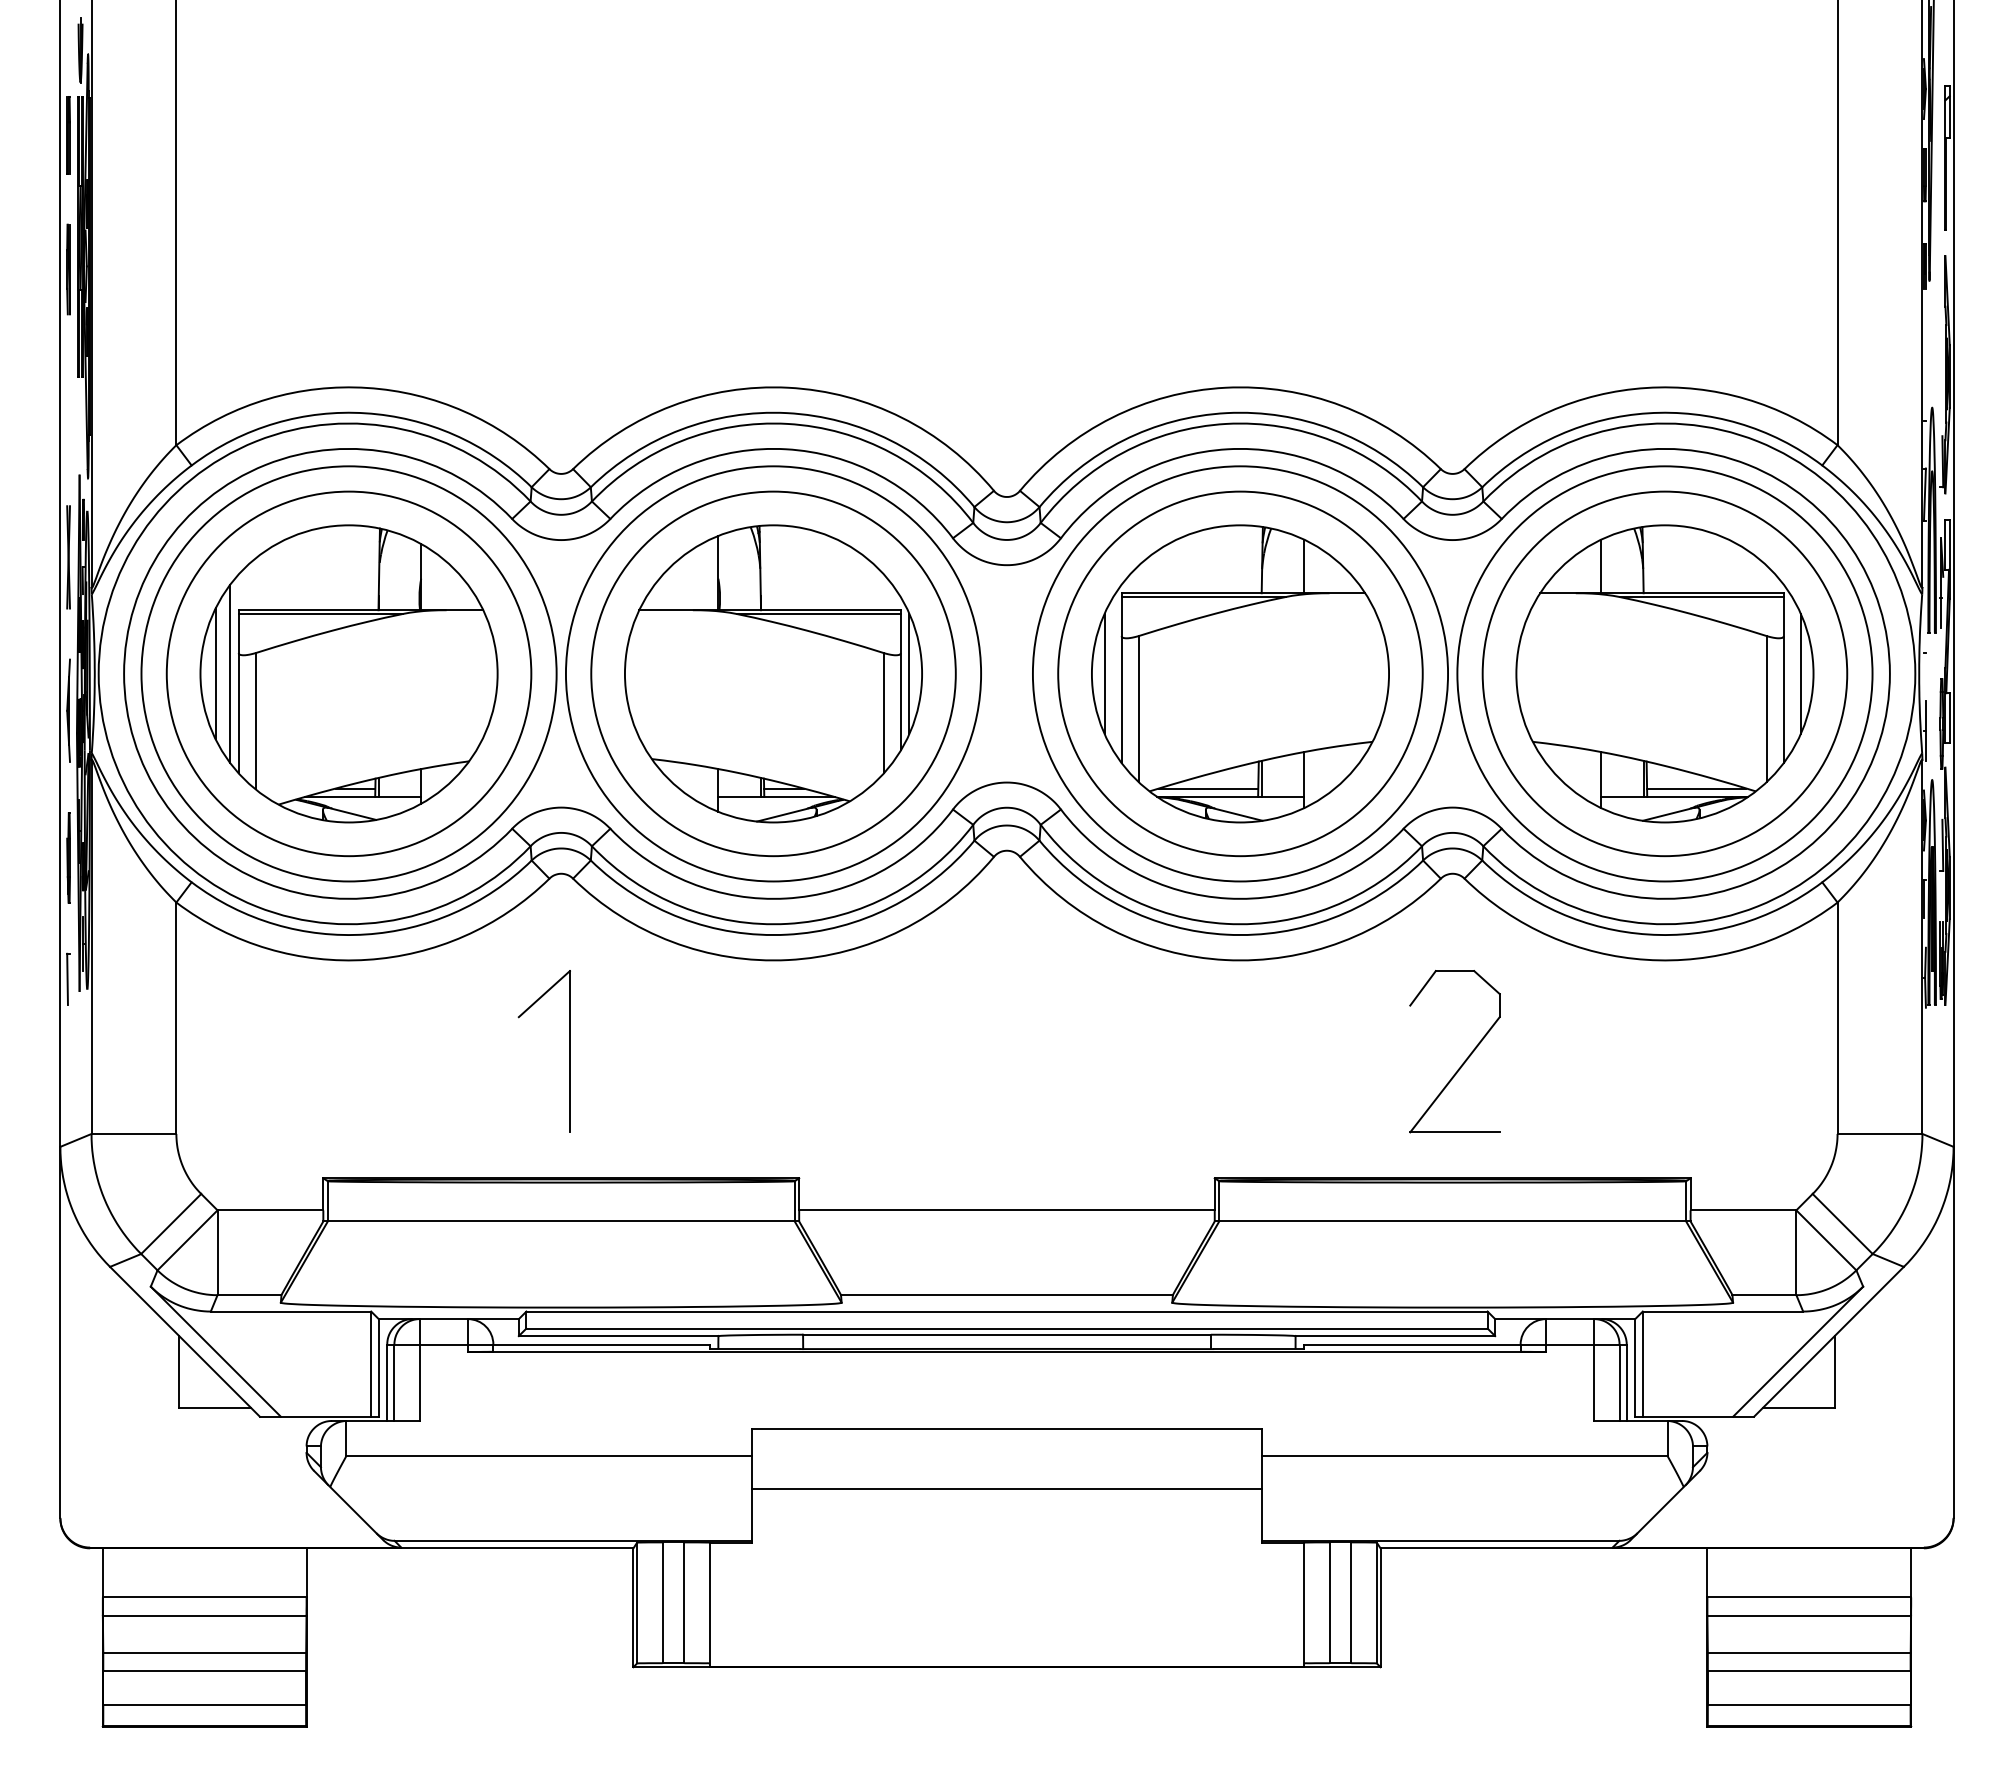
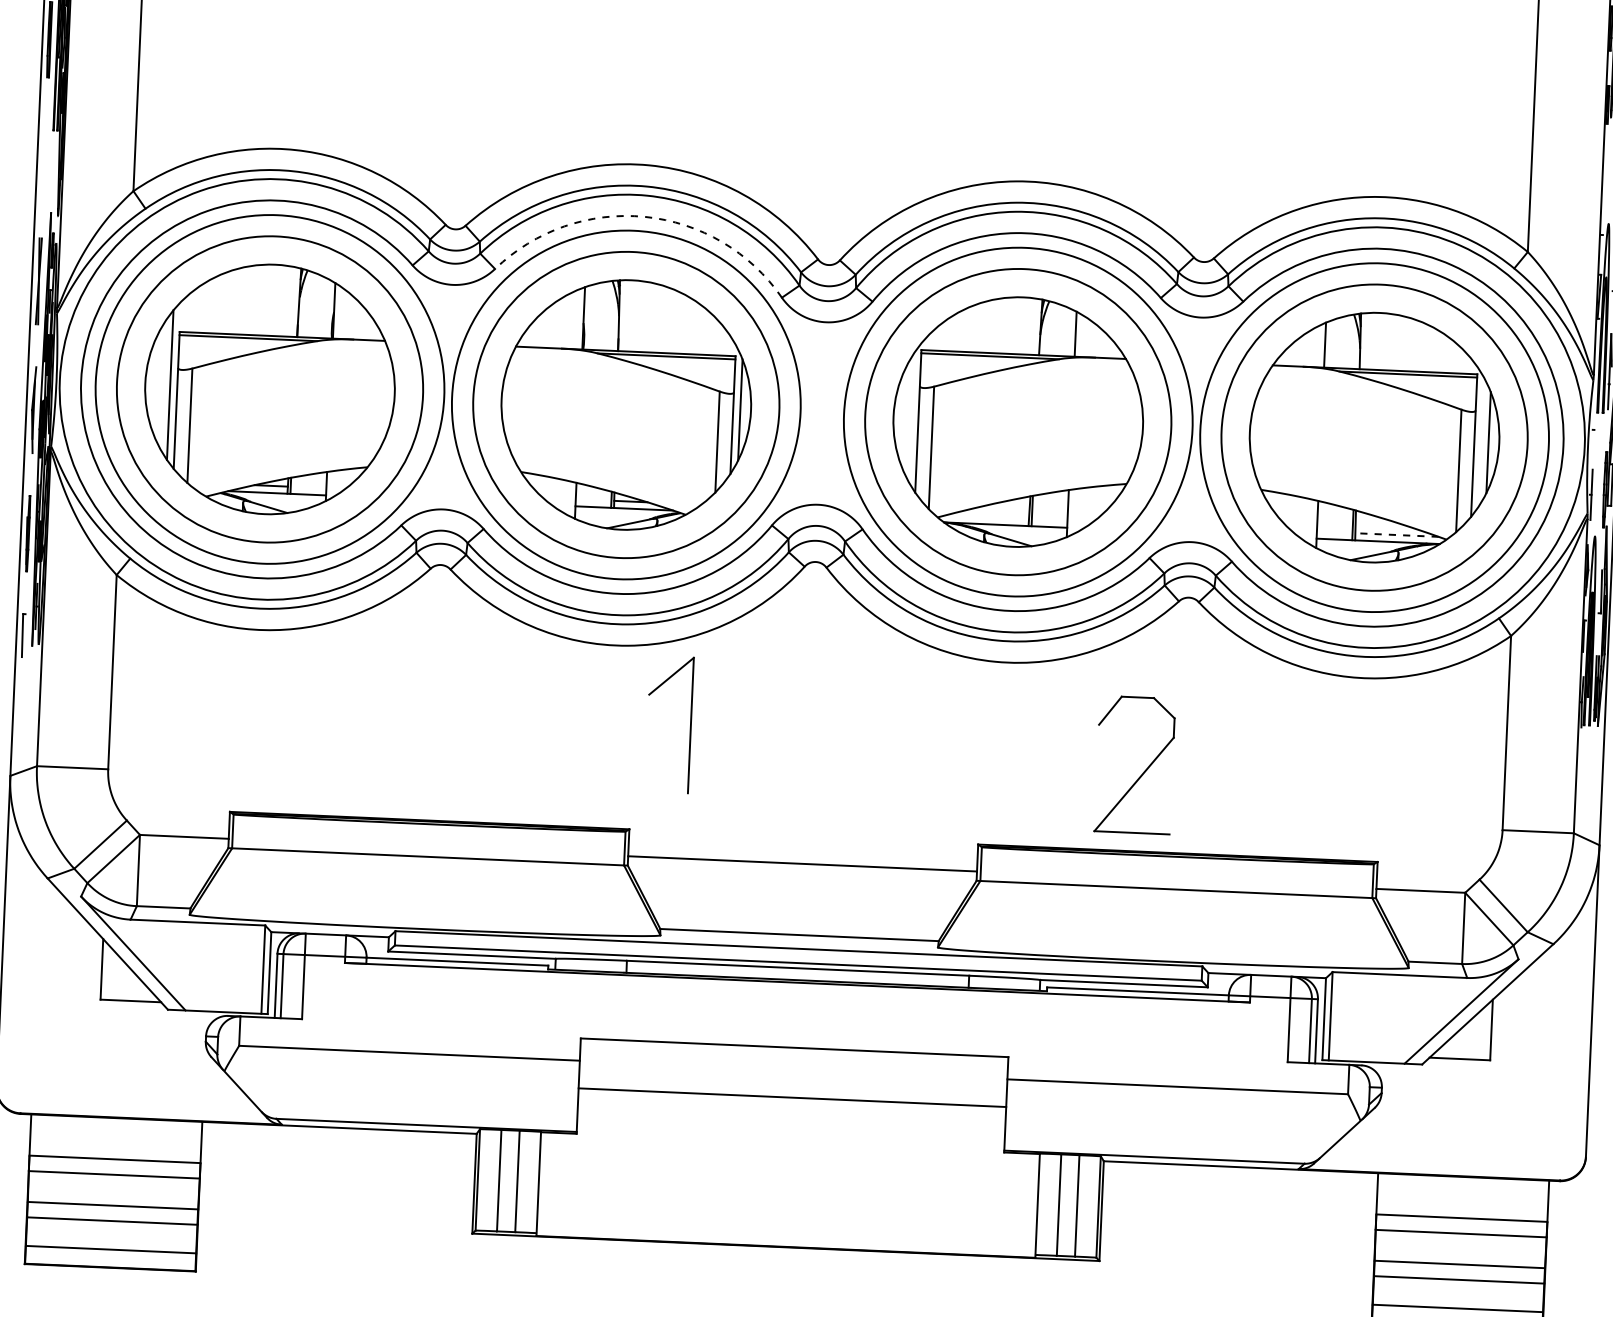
arc: (786, 449) -> (645, 217), solid -> dashed
line: (215, 673) -> (157, 384), removed
line: (1104, 673) -> (904, 416), removed
line: (1208, 788) -> (987, 517), removed
line: (1696, 788) -> (1396, 535), solid -> dashed
part: (569, 1051) -> (690, 725), moved
part: (1464, 1060) -> (1142, 772), moved

